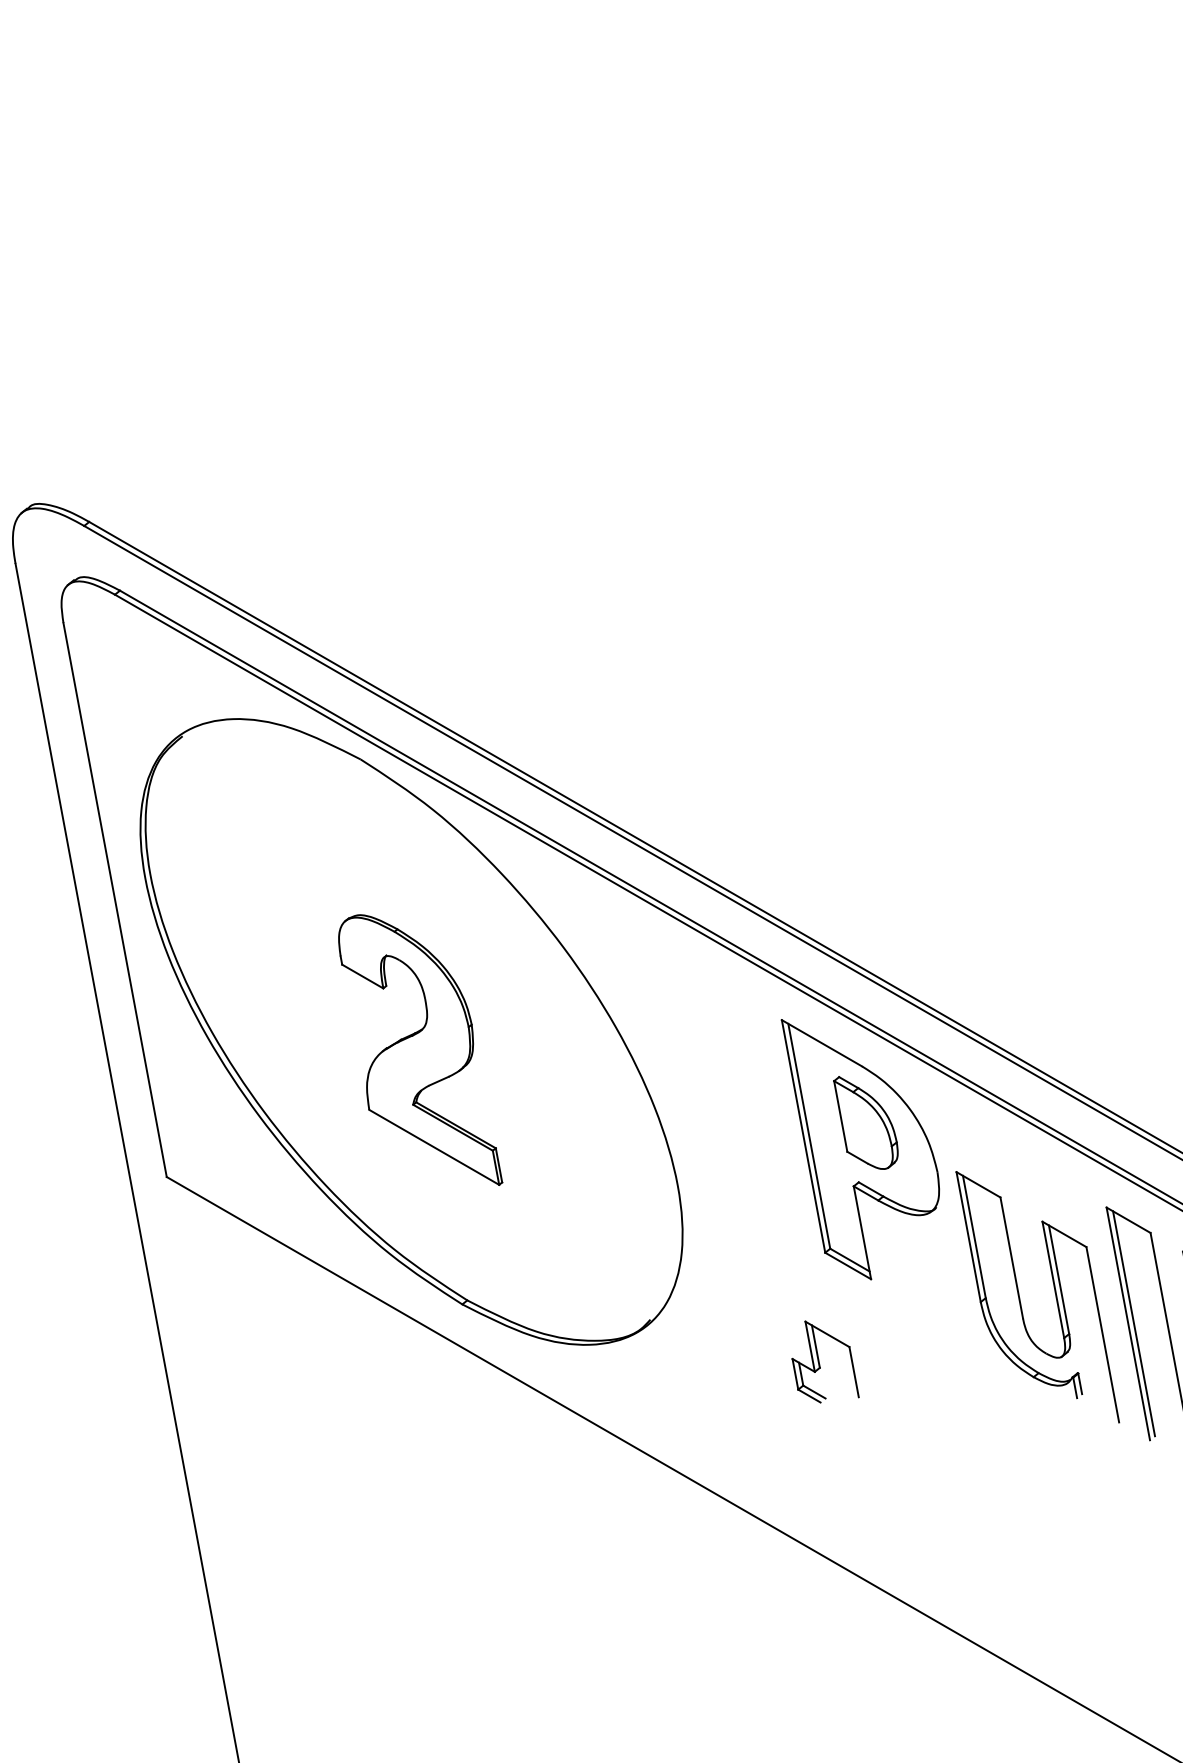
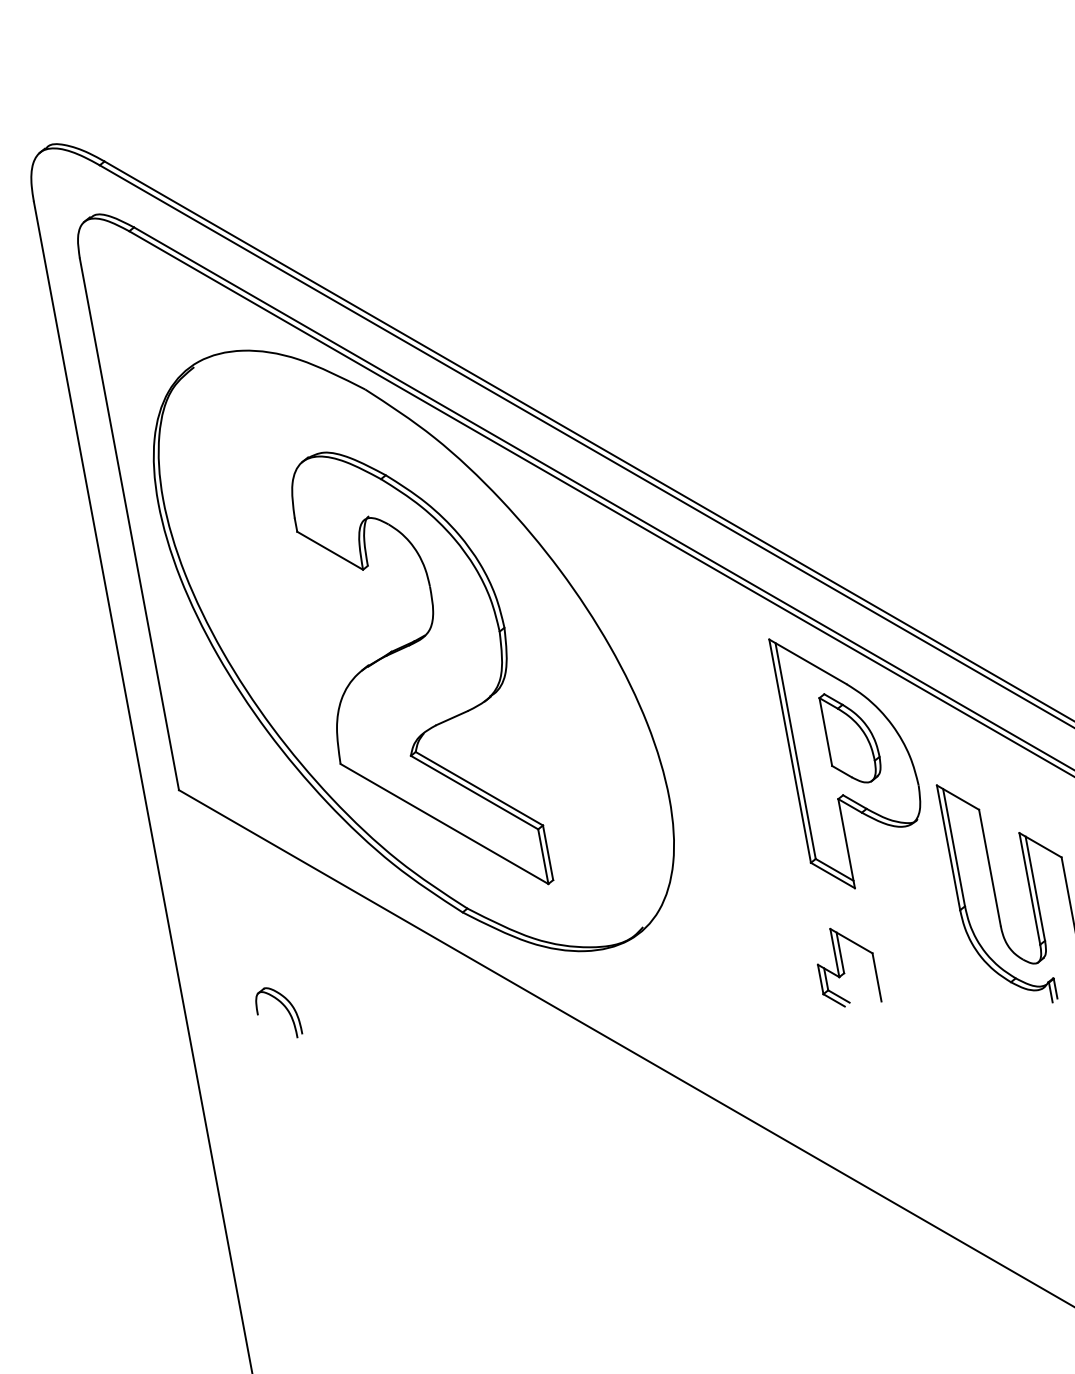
part: (420, 1049) -> (422, 667), size x1.67
part: (825, 1361) -> (849, 967), moved
part: (276, 1403) -> (284, 1007), added

